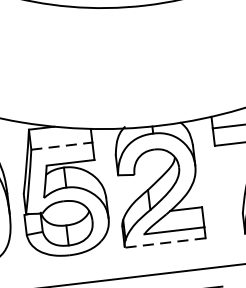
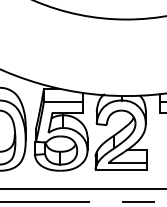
line: (61, 145) -> (63, 101), dashed -> solid
line: (165, 243) -> (121, 170), dashed -> solid

